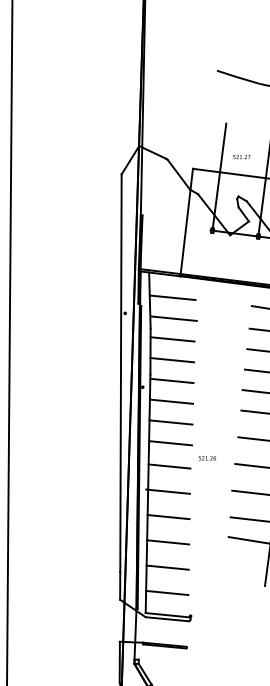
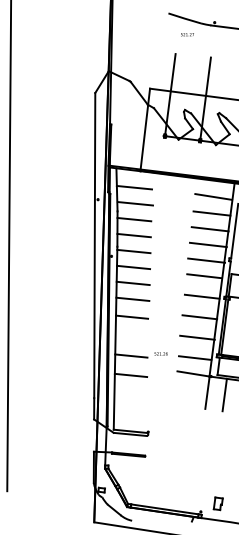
text: (241, 156) -> (187, 34), moved
text: (206, 457) -> (160, 353), moved
line: (167, 491) -> (130, 336), removed
line: (167, 567) -> (130, 394), removed
line: (167, 591) -> (130, 413), removed

